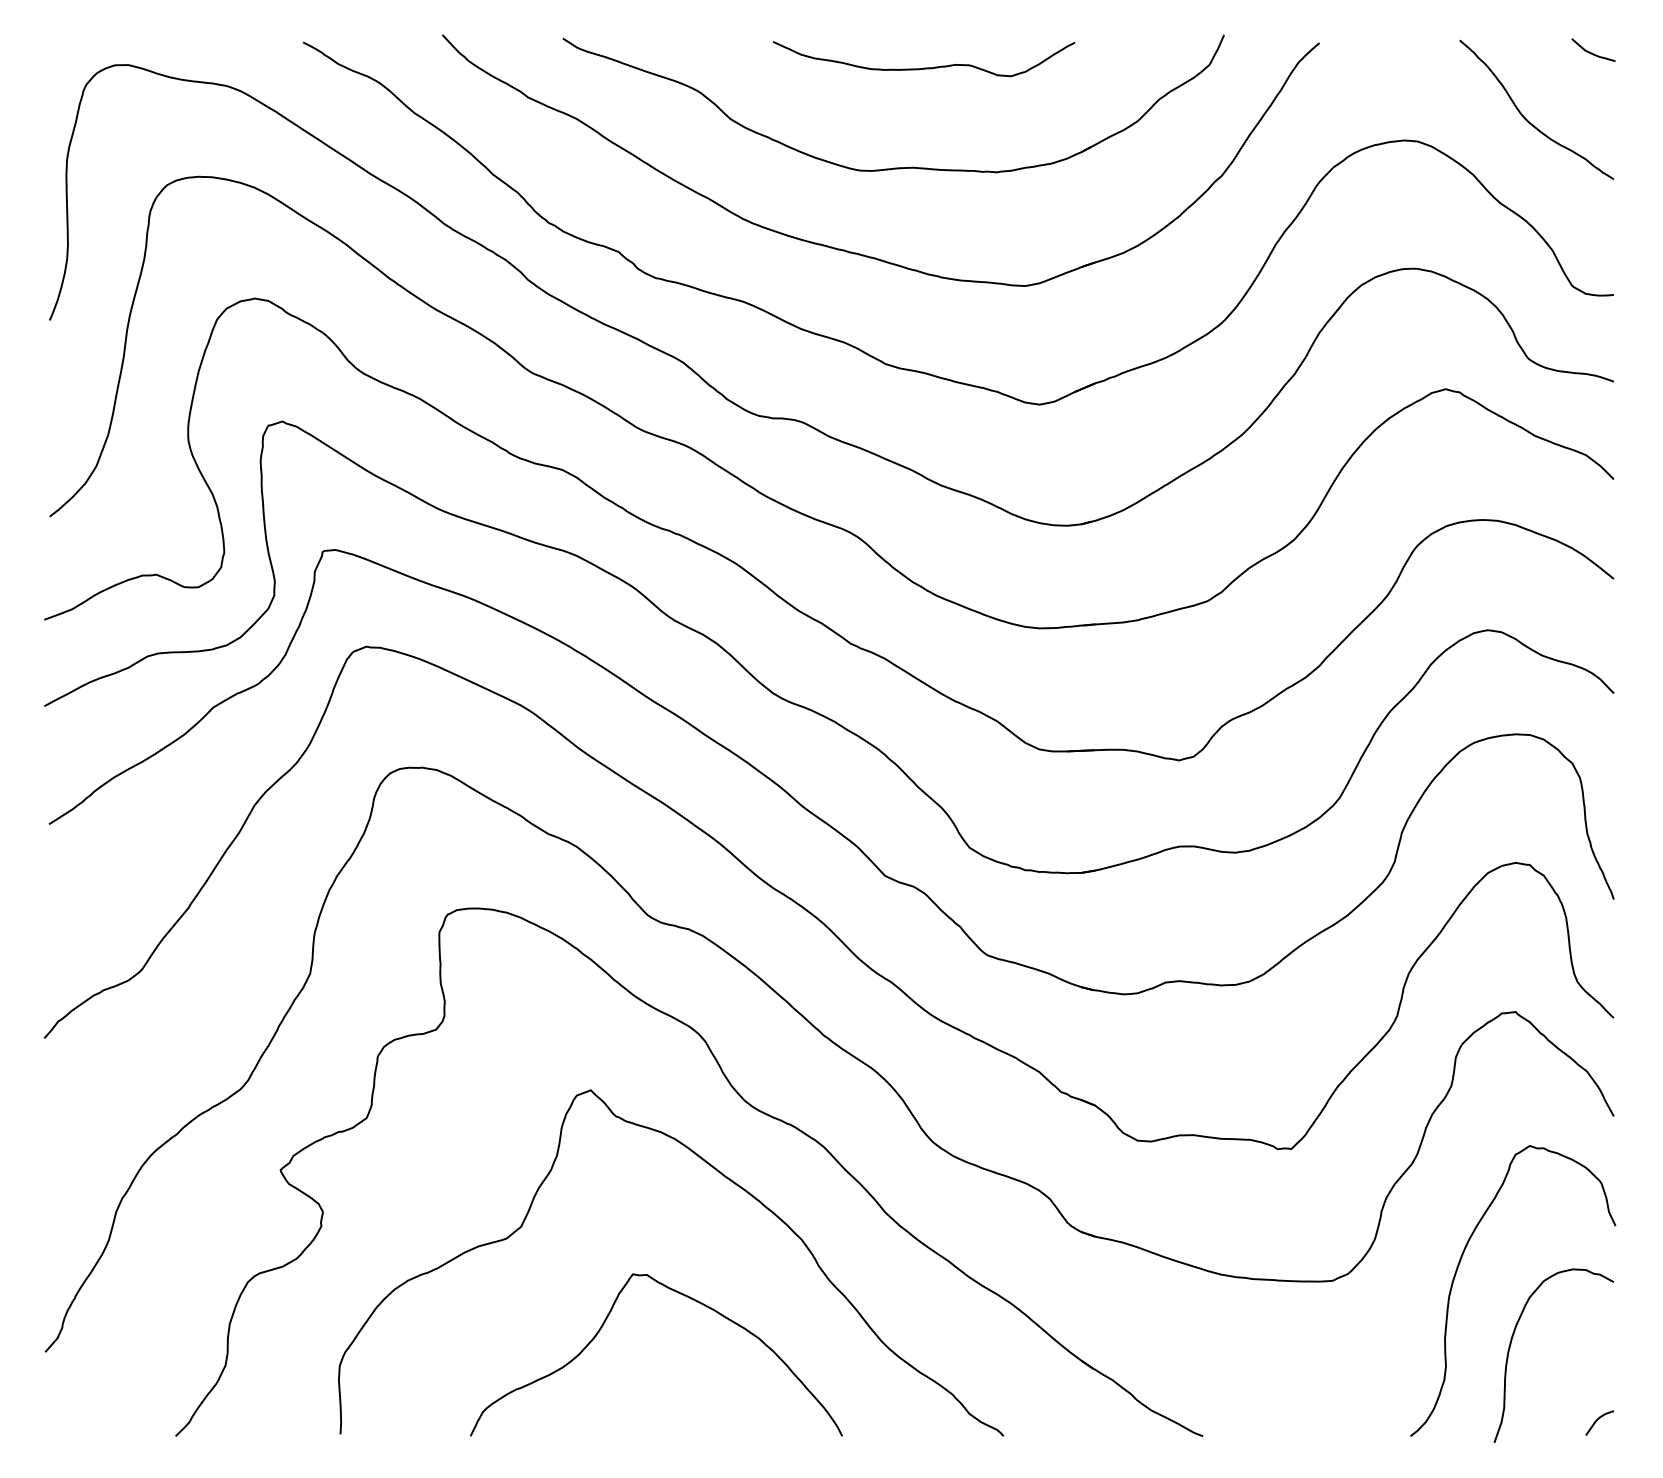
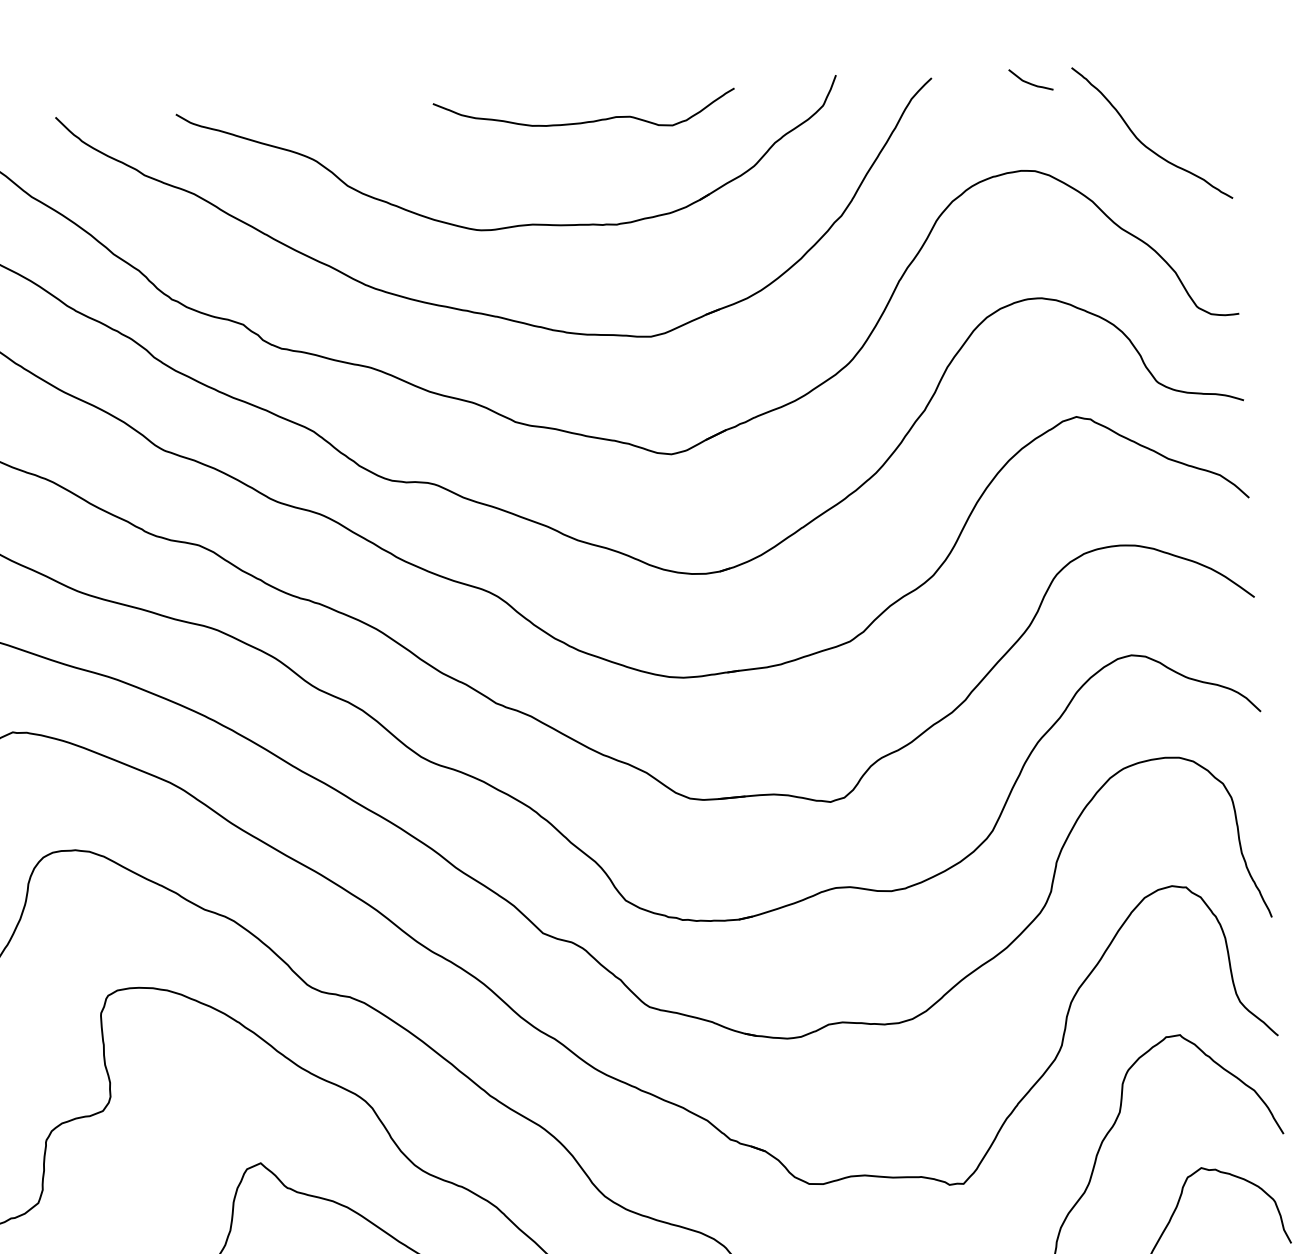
curve: (1591, 52) -> (1029, 82), moved
curve: (923, 67) -> (584, 121), moved

